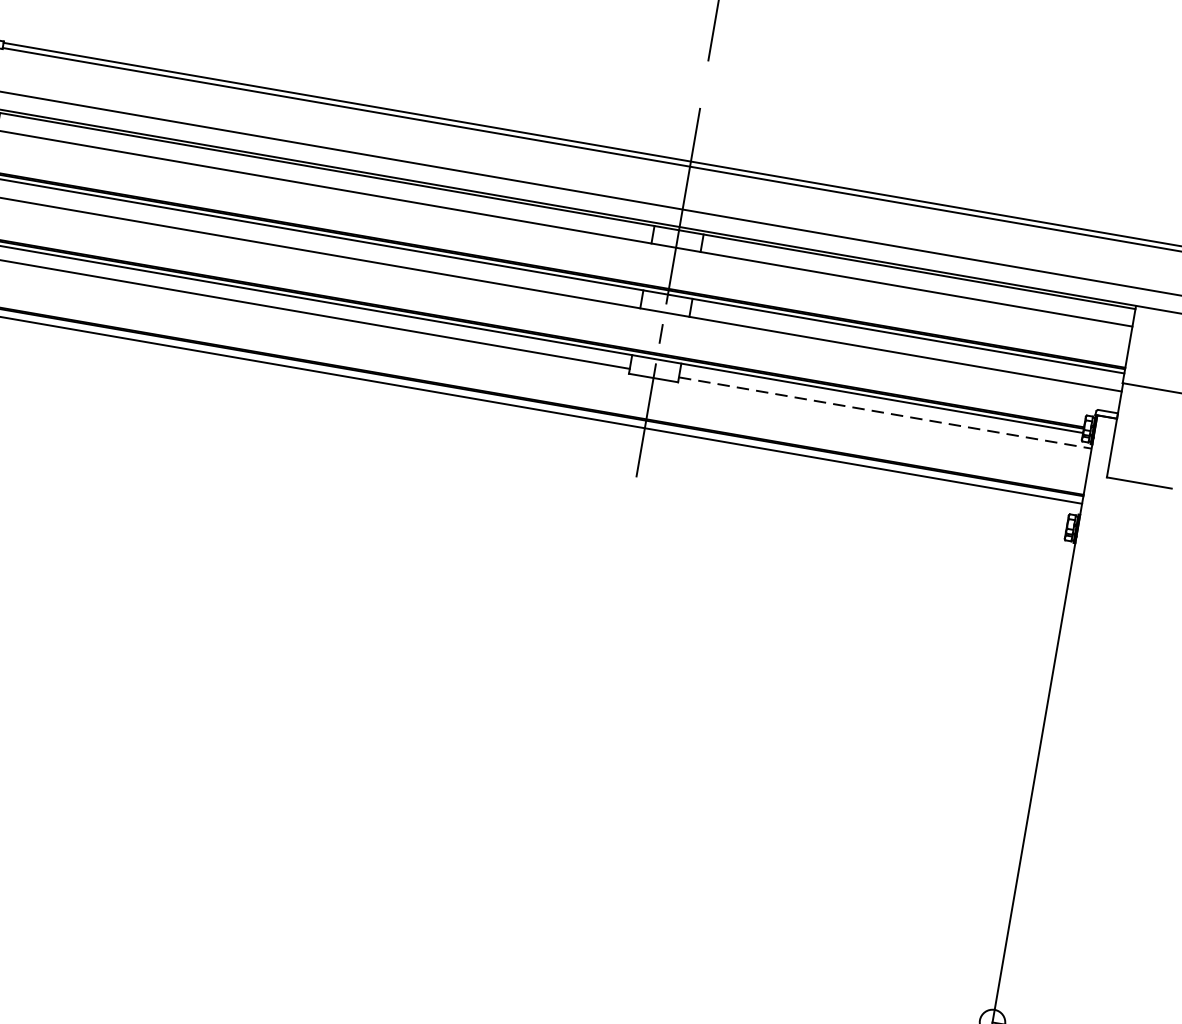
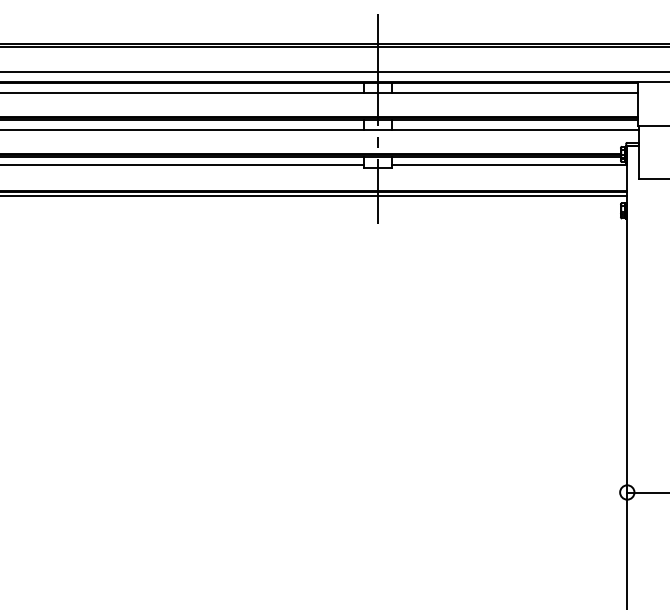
line: (885, 412) -> (509, 164), dashed -> solid

